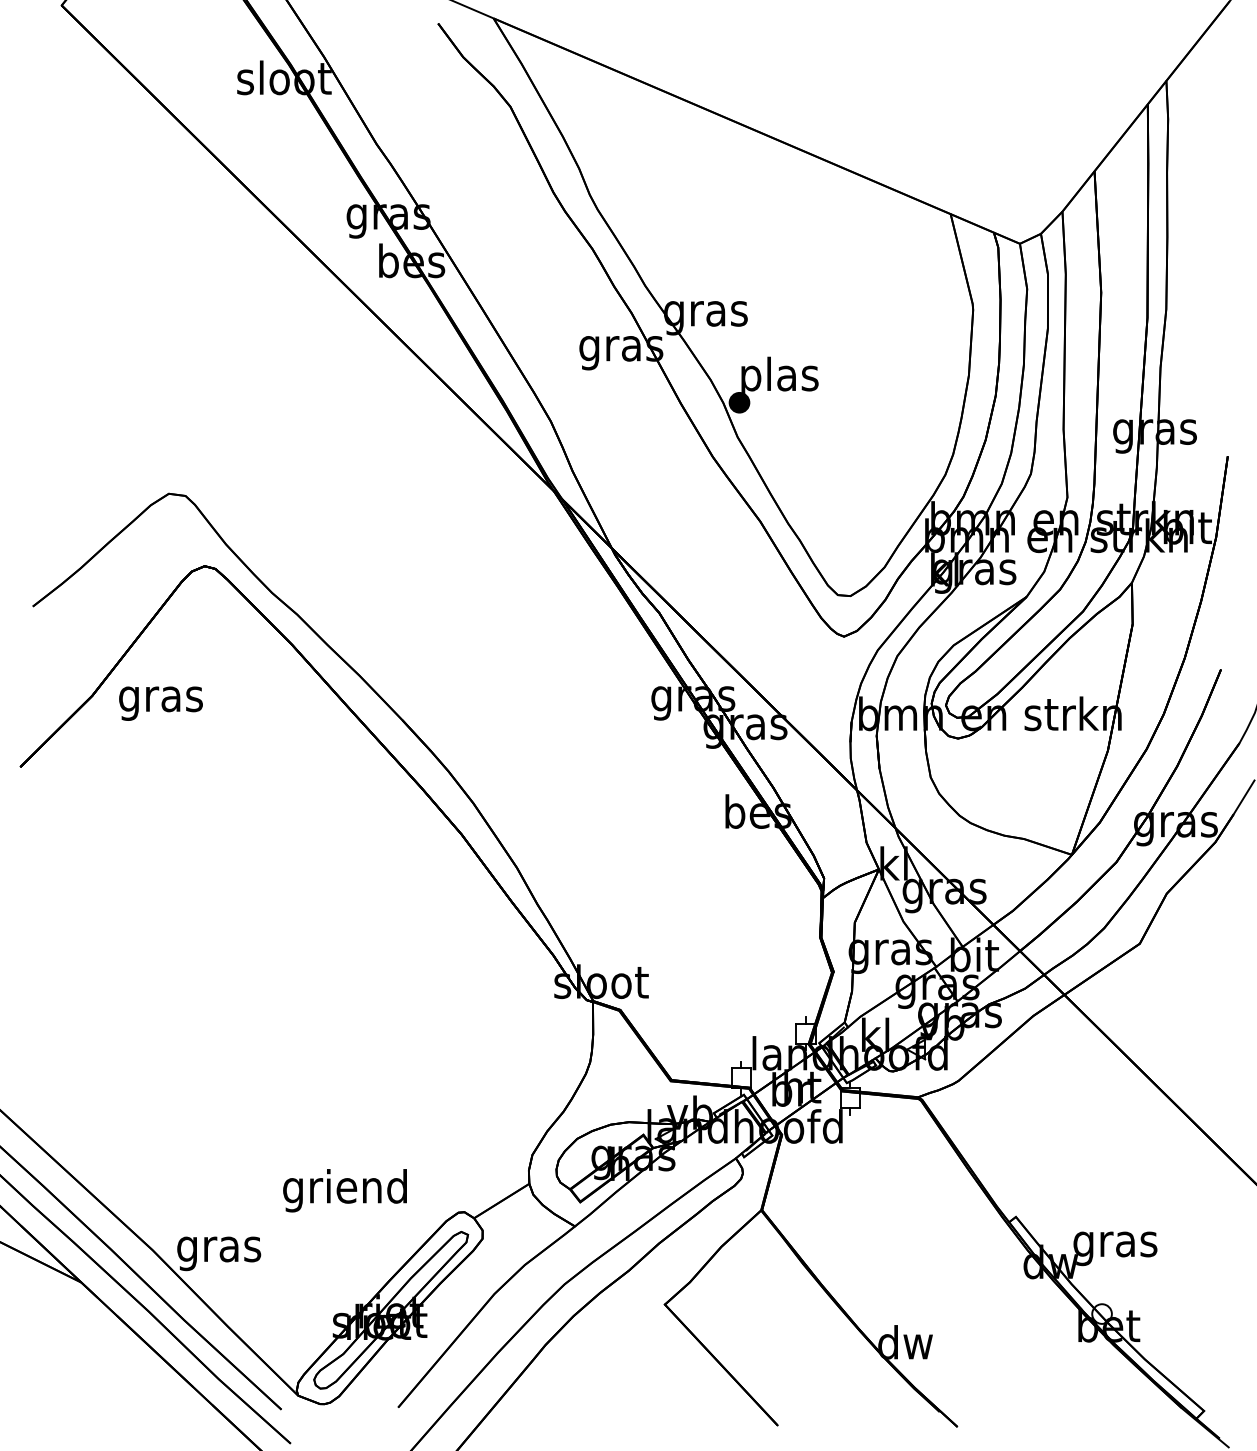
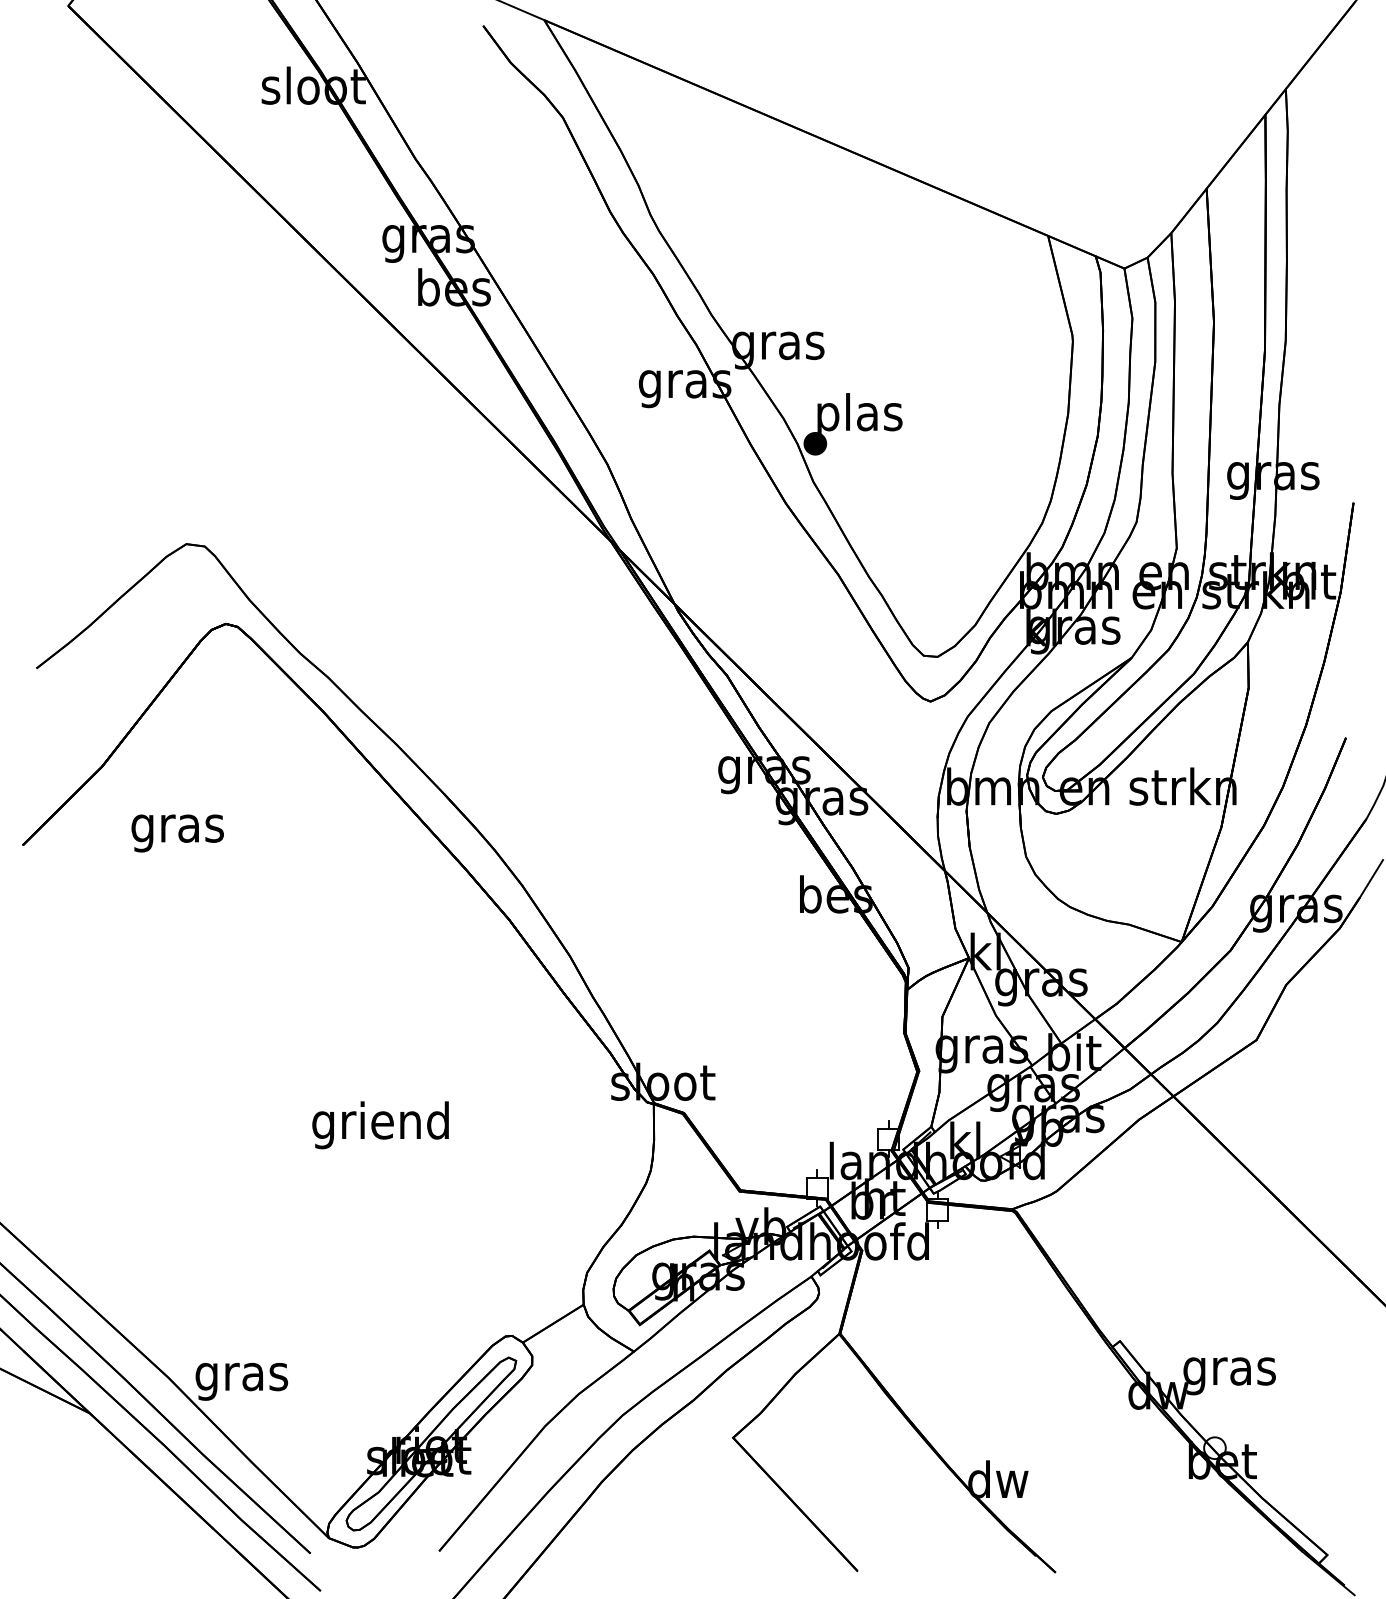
text: (160, 703) -> (177, 833), moved
text: (344, 1190) -> (380, 1125), moved

